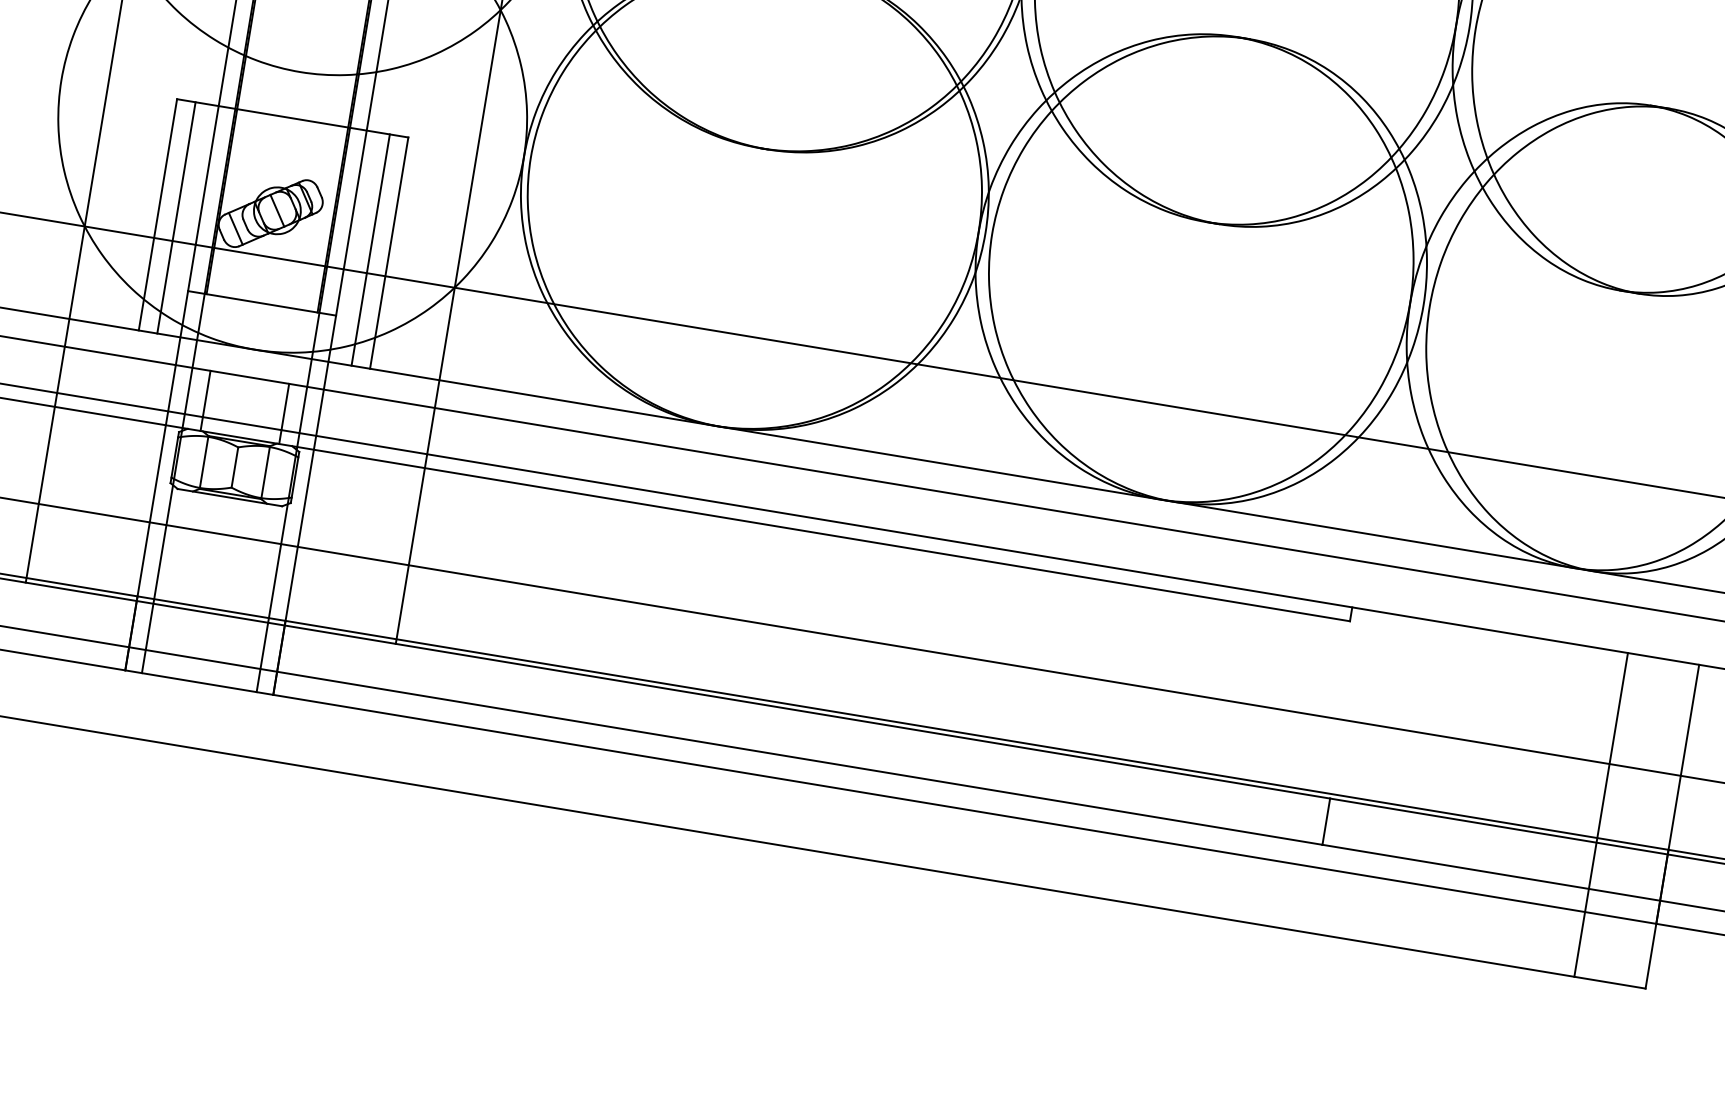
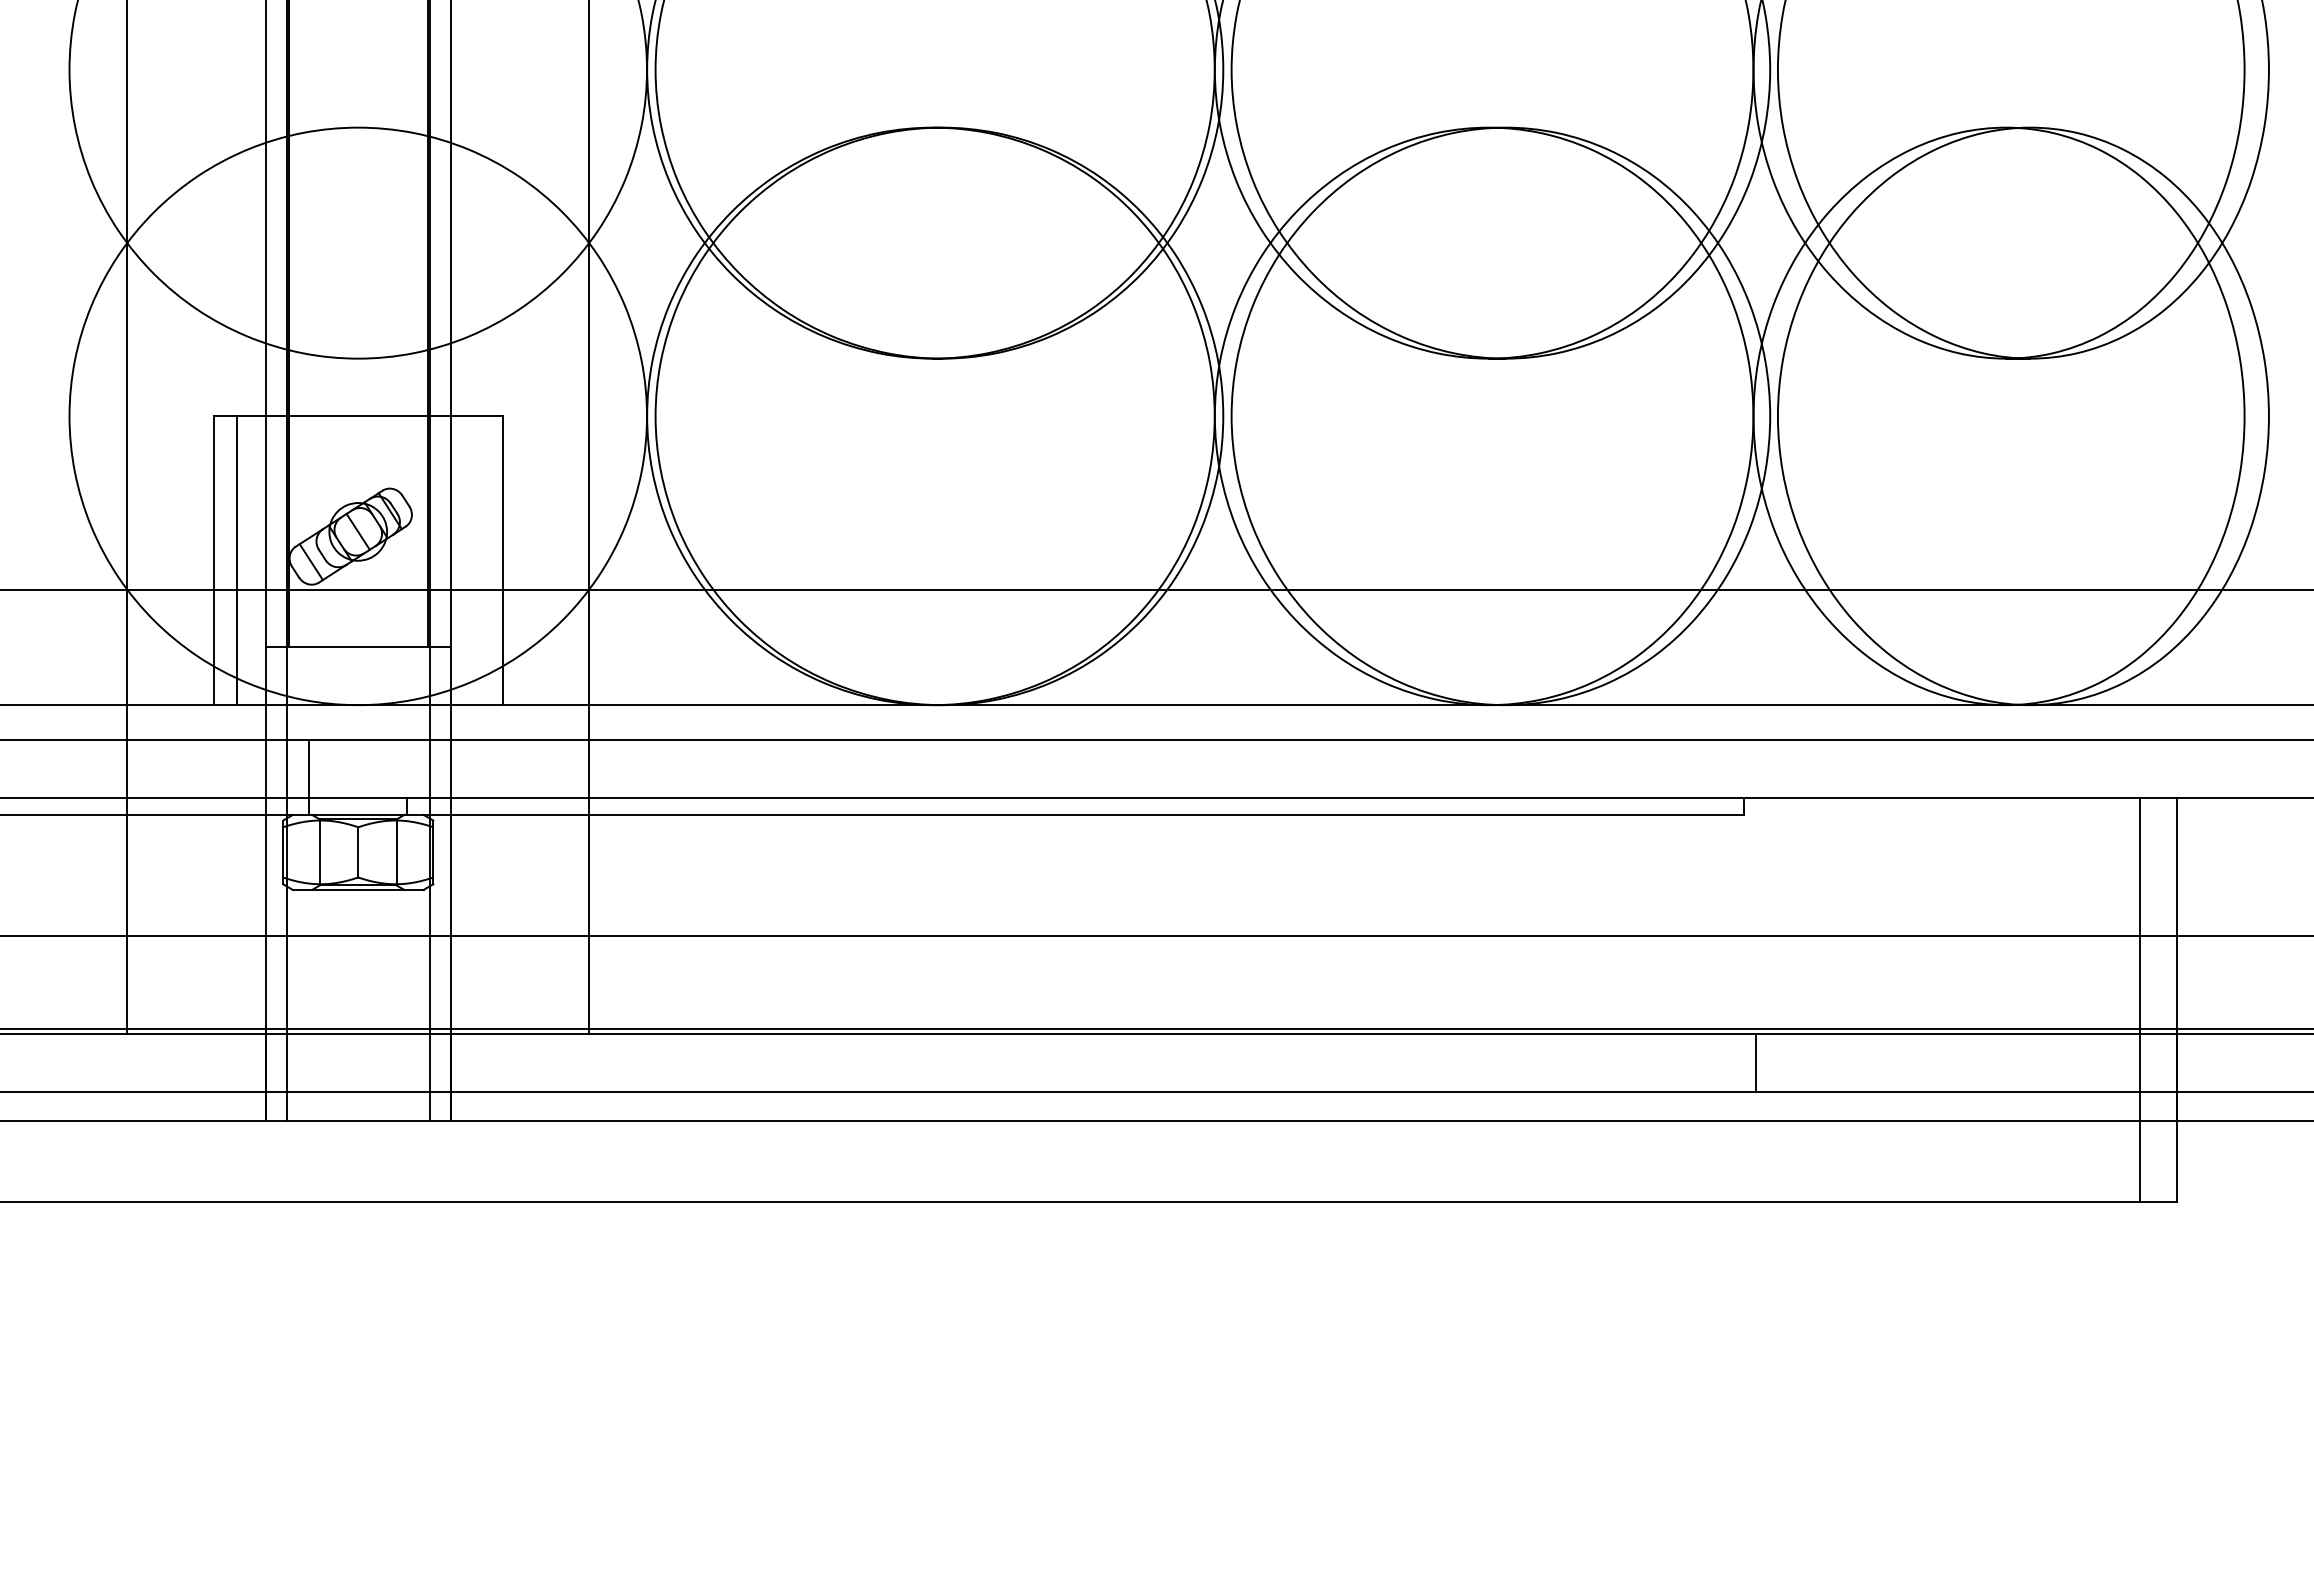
line: (370, 249) -> (479, 560), removed
line: (285, 406) -> (407, 768), removed
line: (1601, 814) -> (2139, 999), moved

